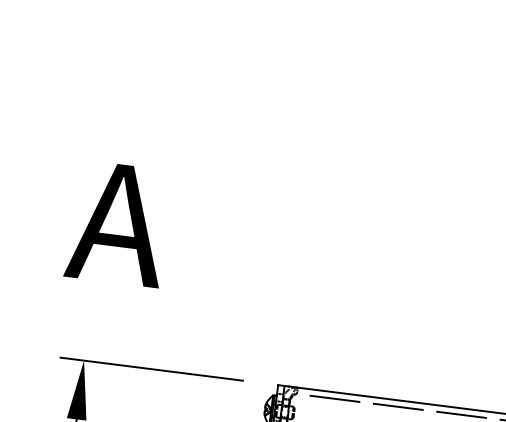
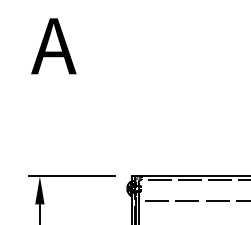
text: (117, 224) -> (53, 46), moved

